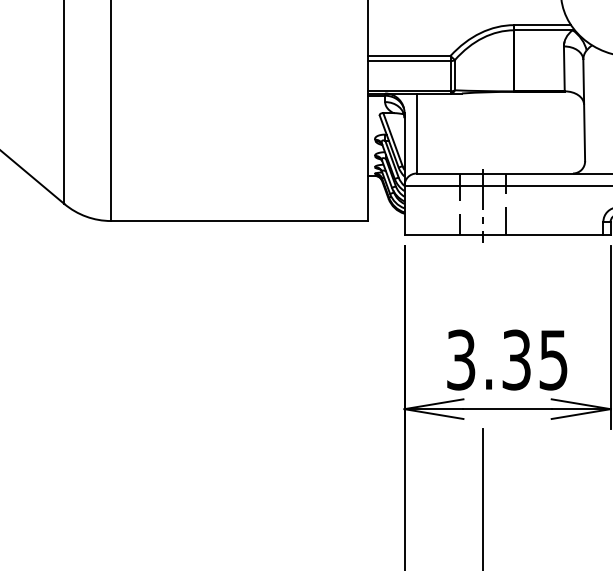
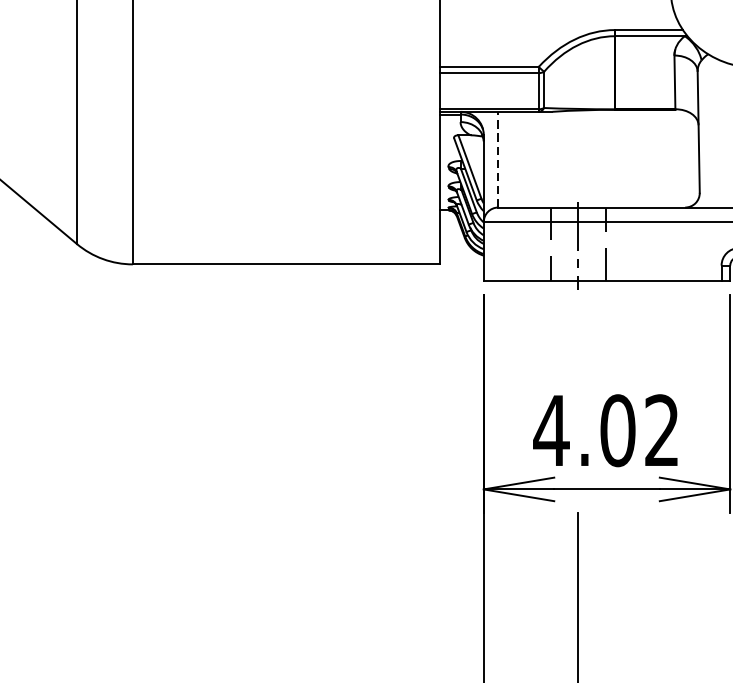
line: (416, 133) -> (498, 159), solid -> dashed
text: (506, 359) -> (605, 430), 3.35 -> 4.02

